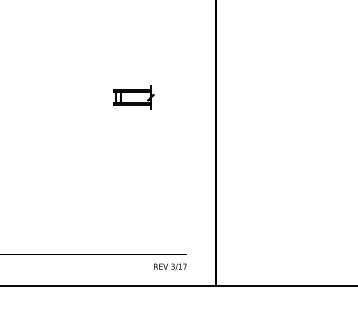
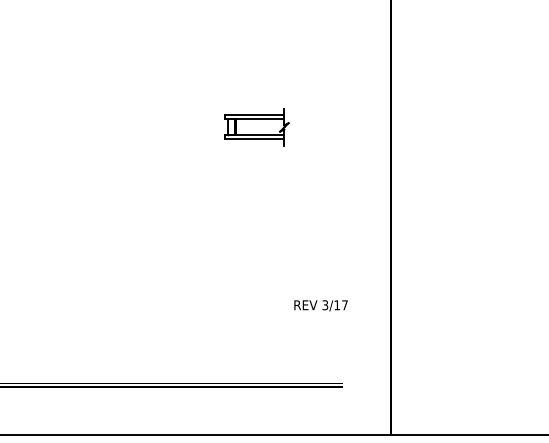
text: (170, 266) -> (321, 304), moved

